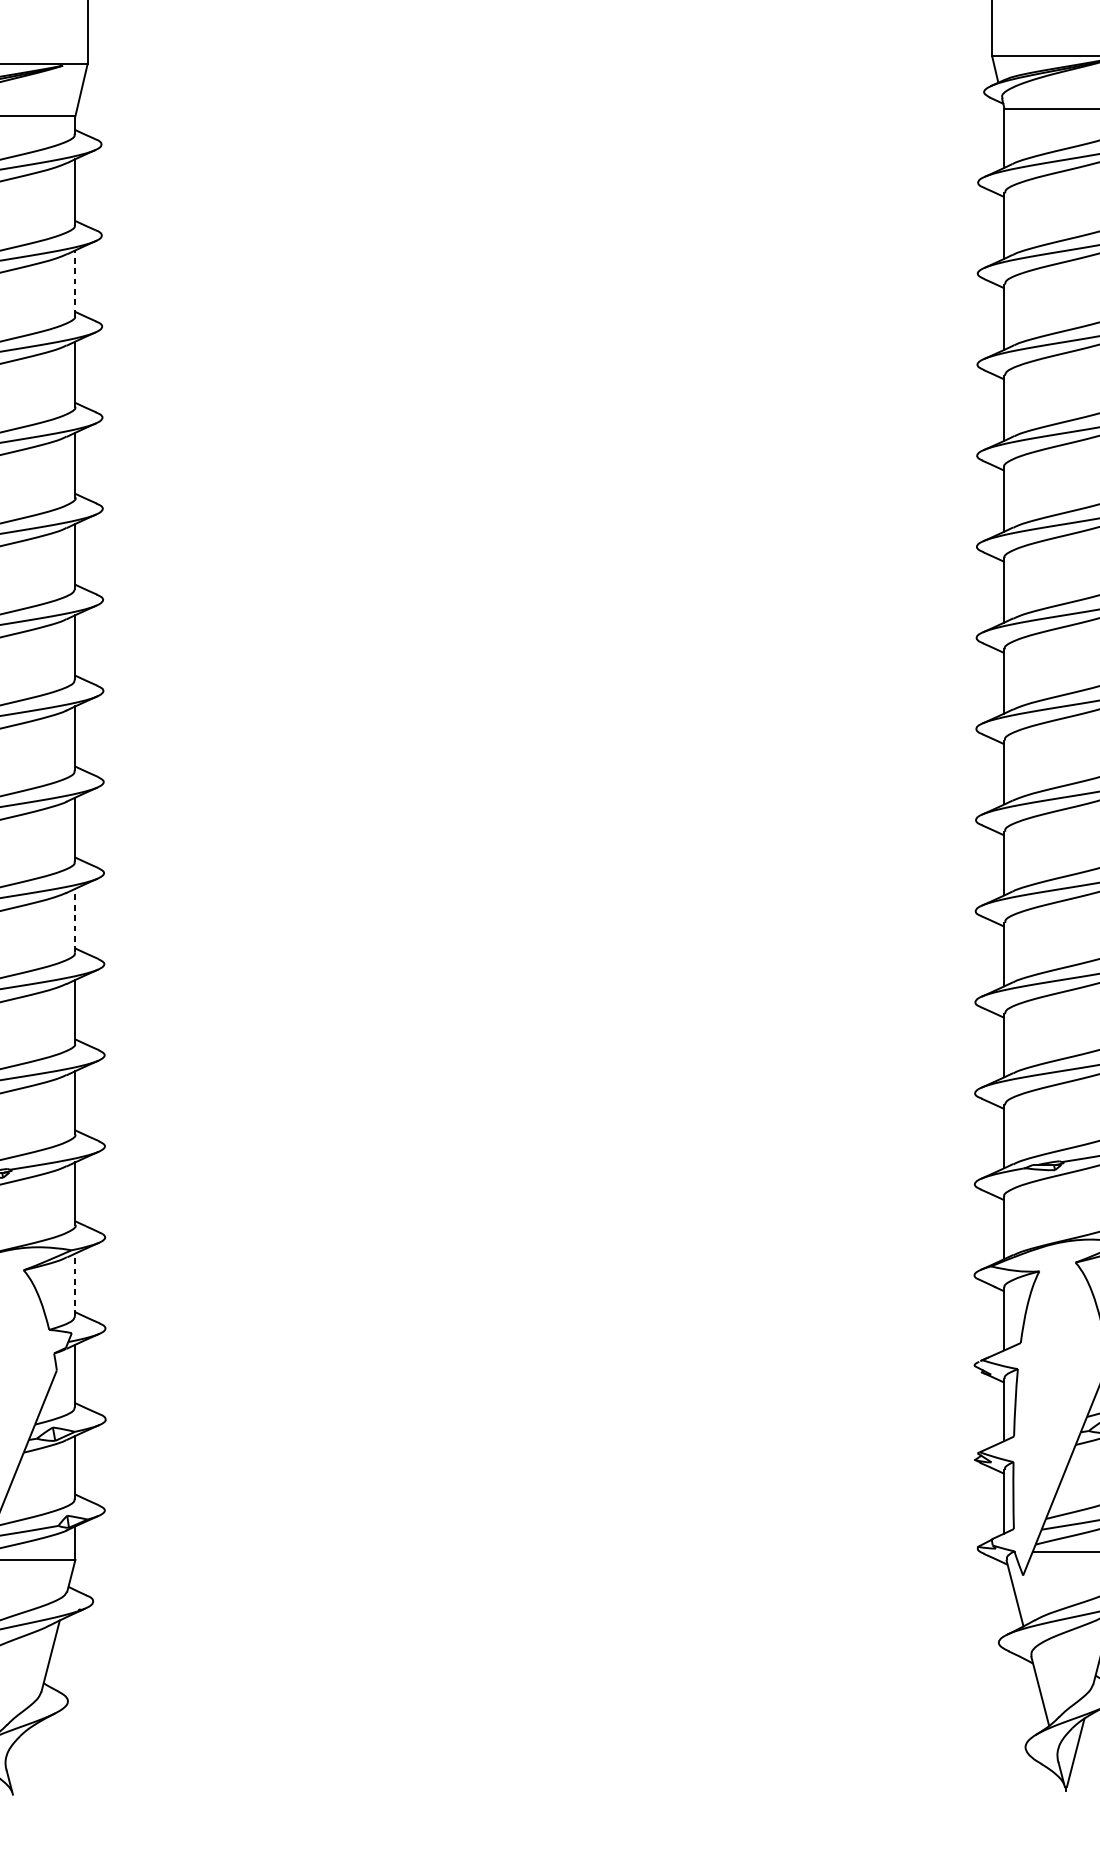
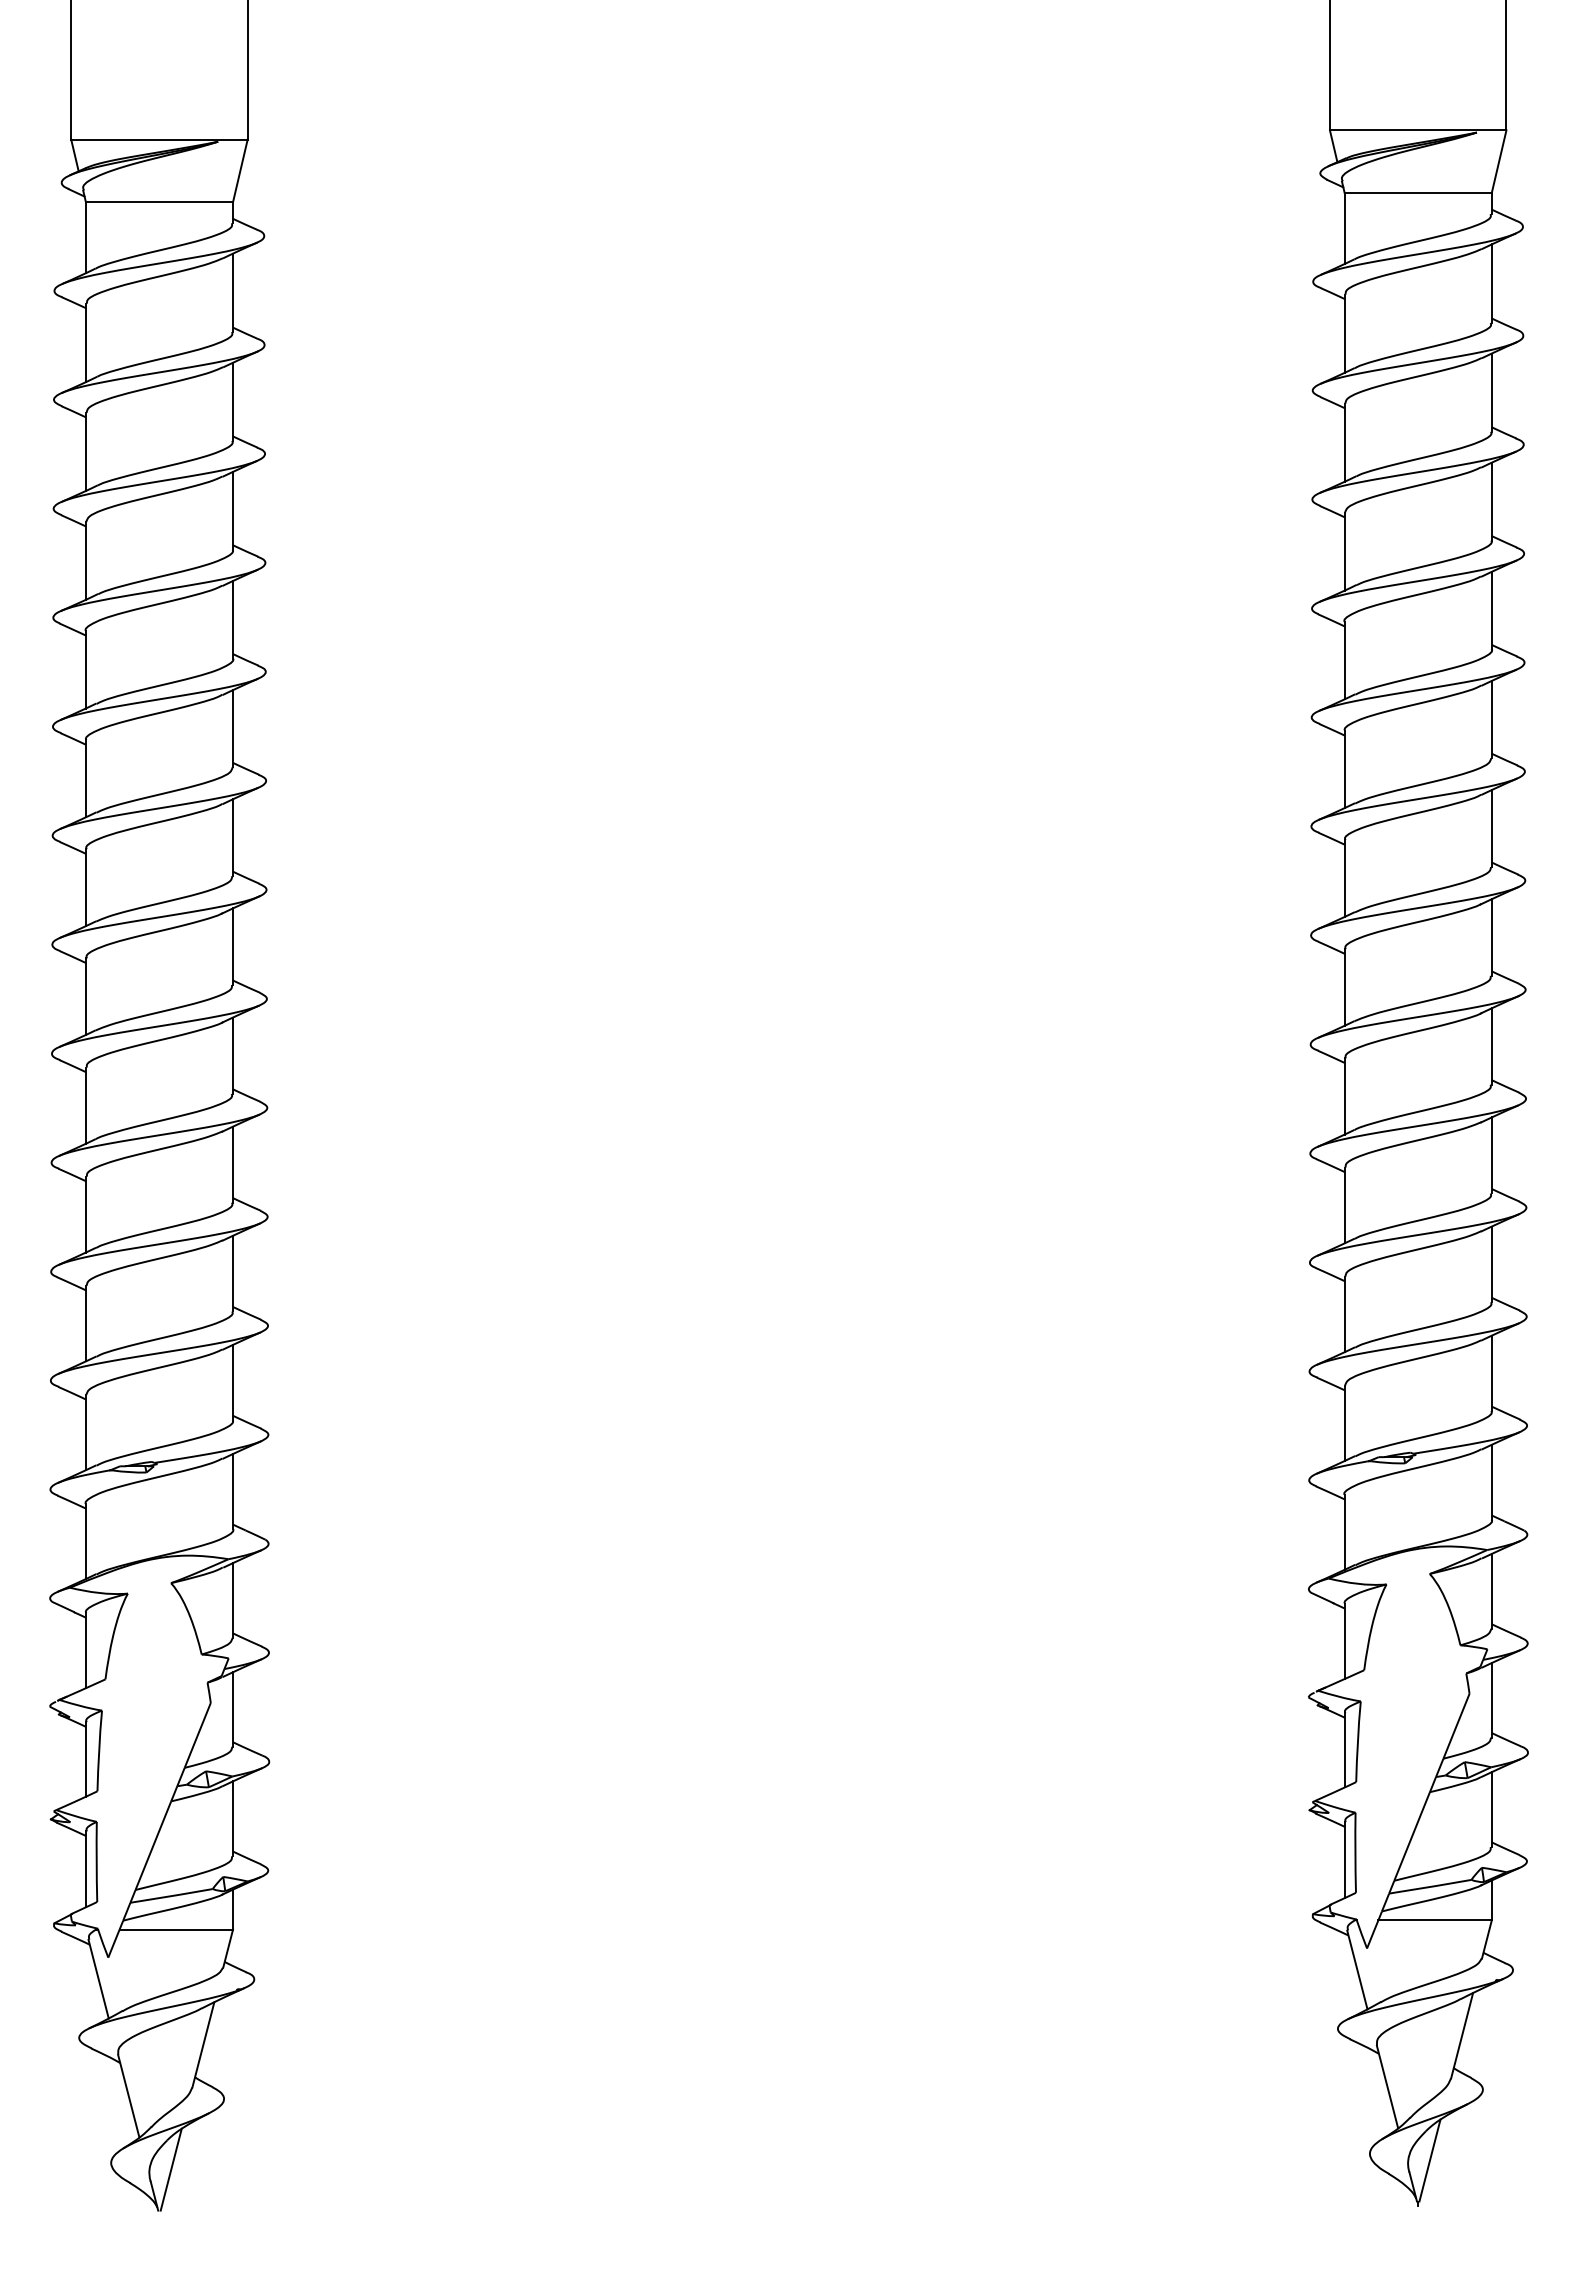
line: (75, 282) -> (233, 401), dashed -> solid
line: (75, 920) -> (233, 1164), dashed -> solid
line: (75, 1284) -> (233, 1600), dashed -> solid
line: (23, 1760) -> (170, 2169), added

